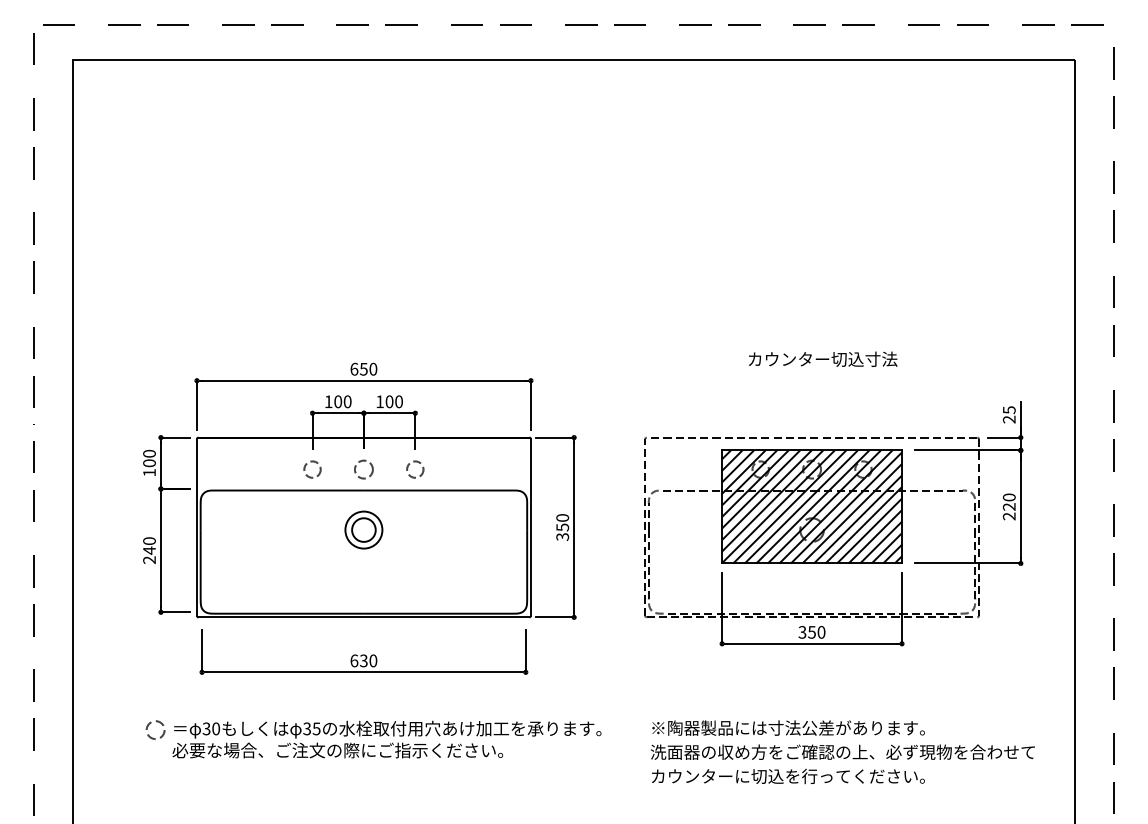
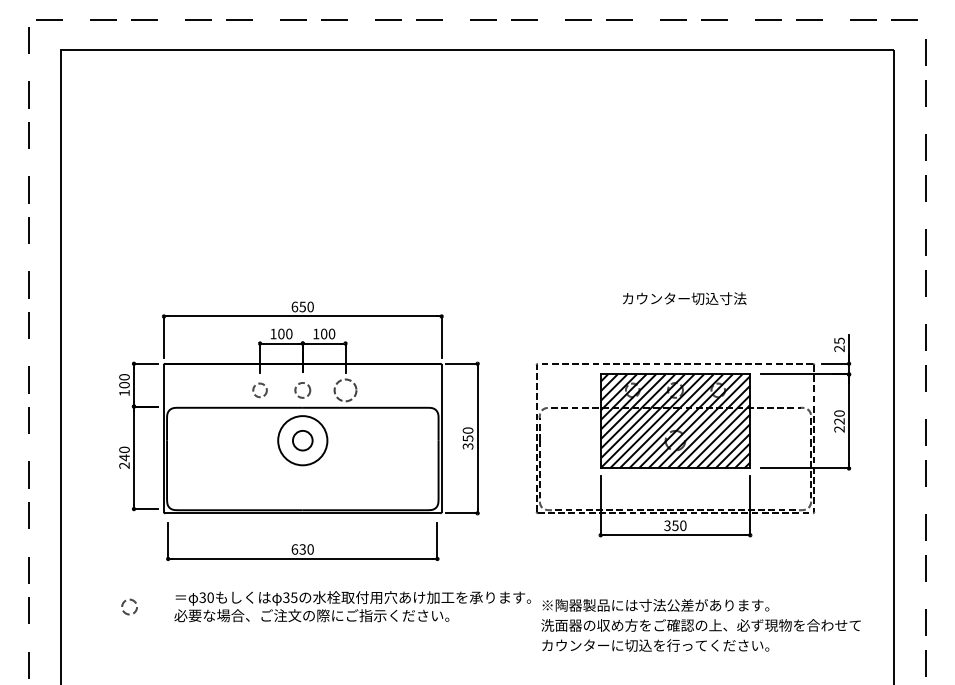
circle: (415, 469) -> (345, 390), size x1.6
circle: (363, 529) -> (302, 440), size x1.6
text: (386, 739) -> (352, 606), moved

